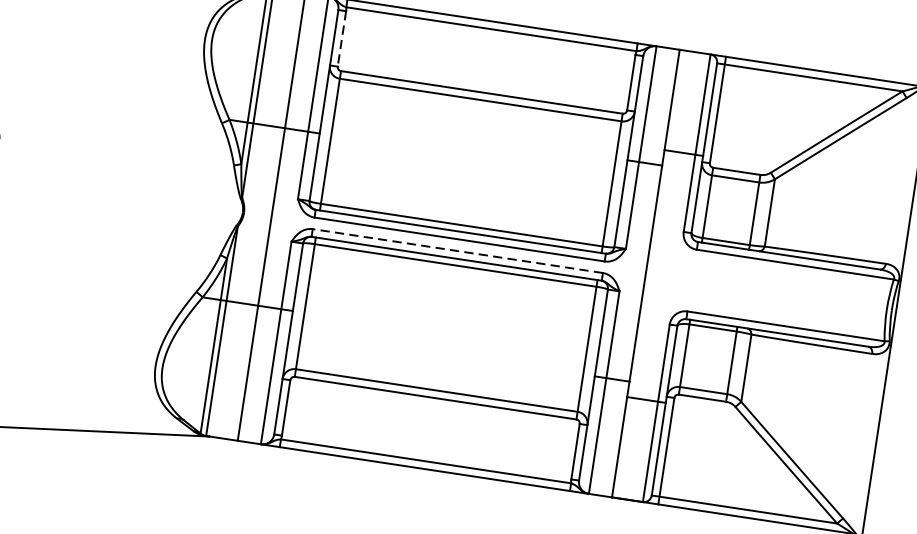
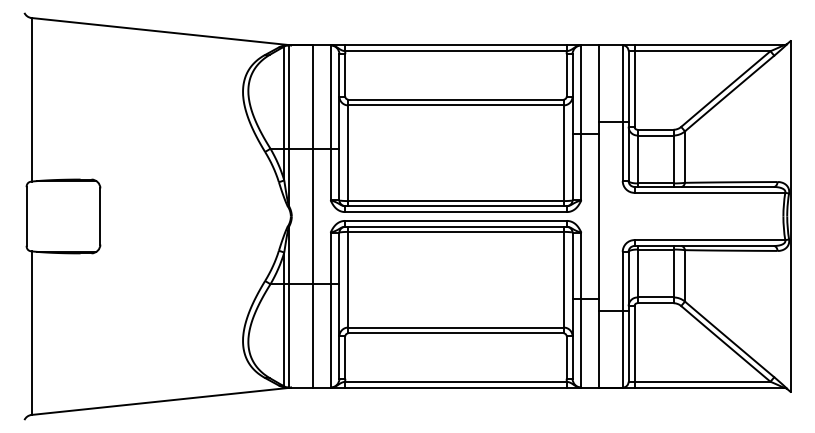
line: (342, 39) -> (345, 75), dashed -> solid
line: (458, 250) -> (456, 220), dashed -> solid

